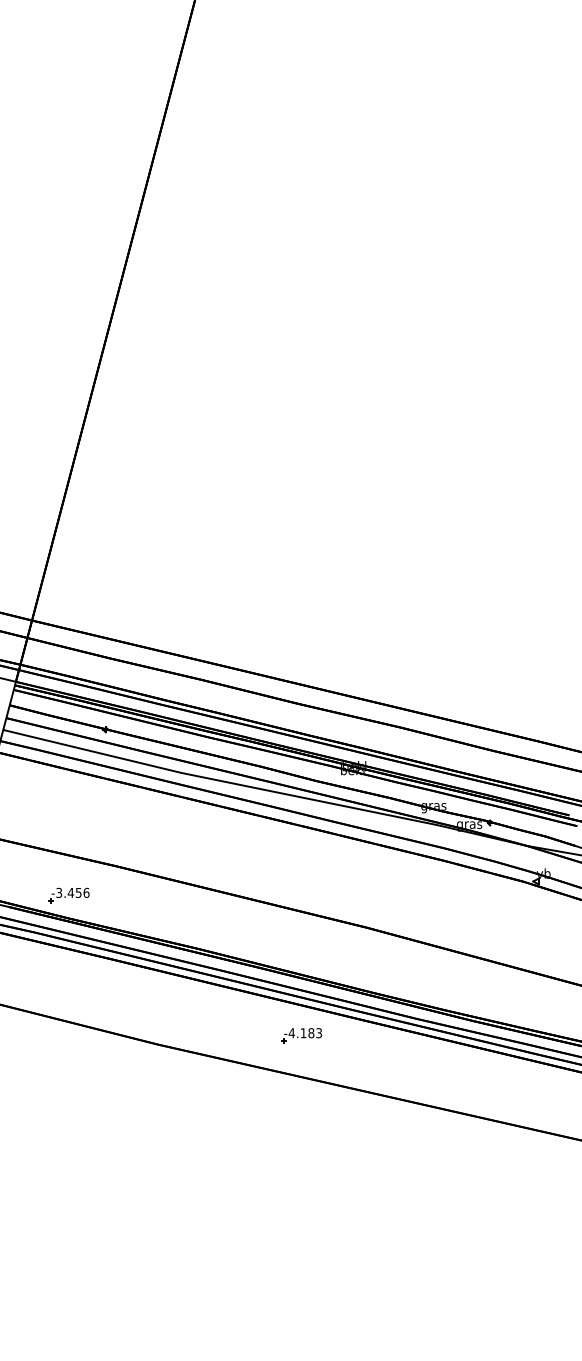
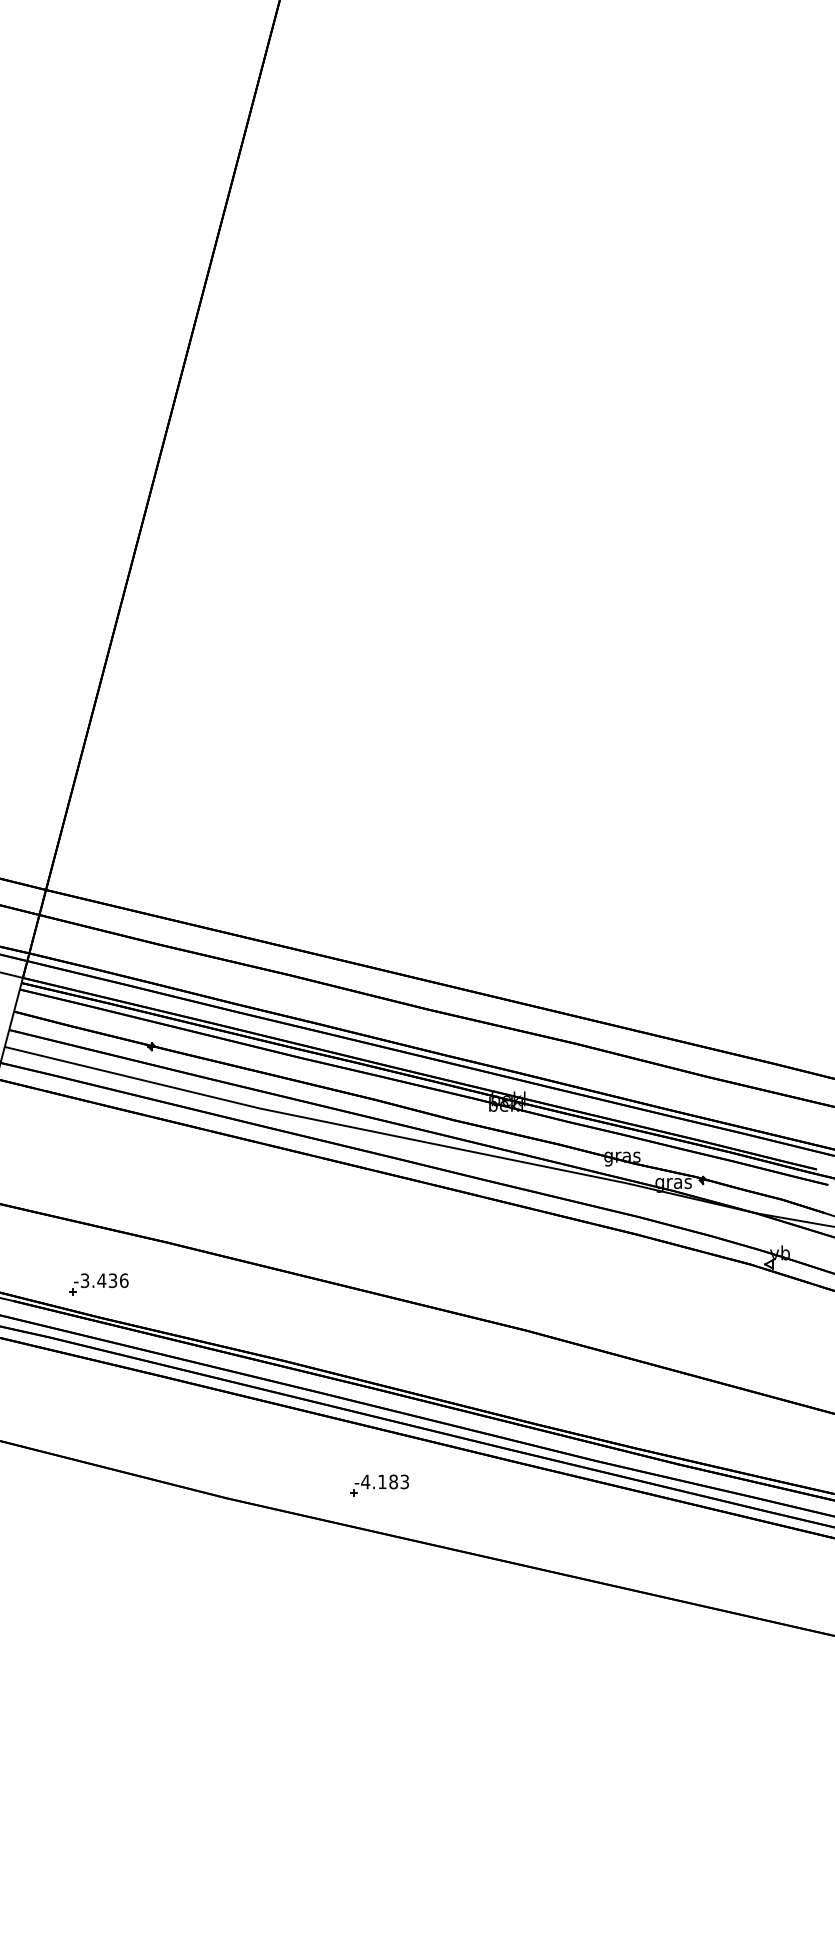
text: (78, 891) -> (112, 1278), -3.456 -> -3.436
part: (301, 1035) -> (379, 1485), moved

